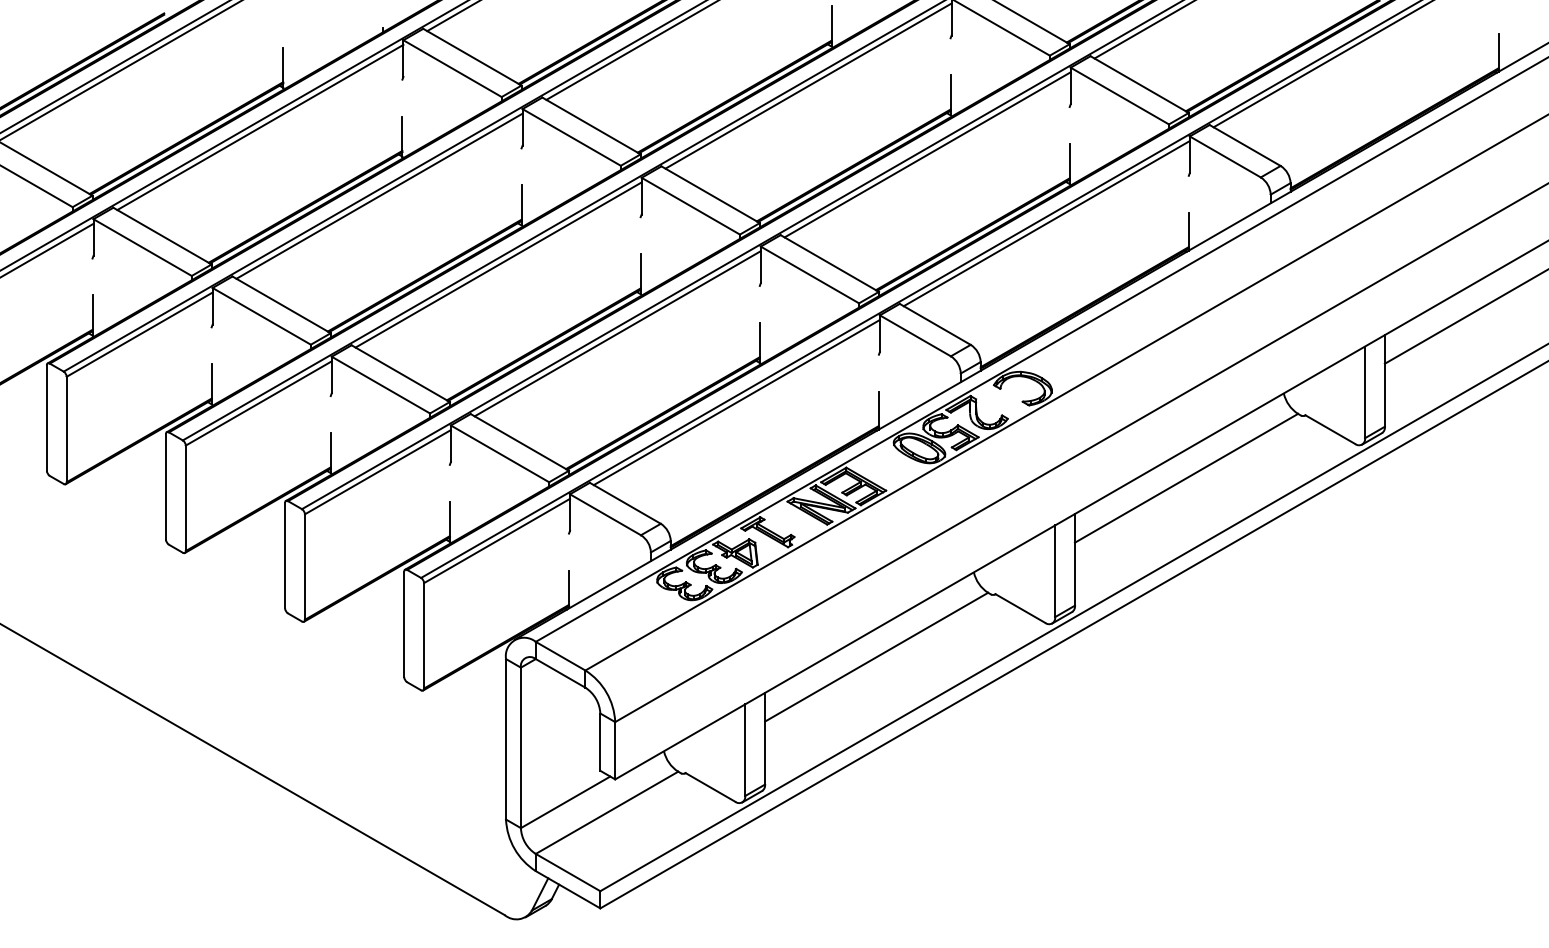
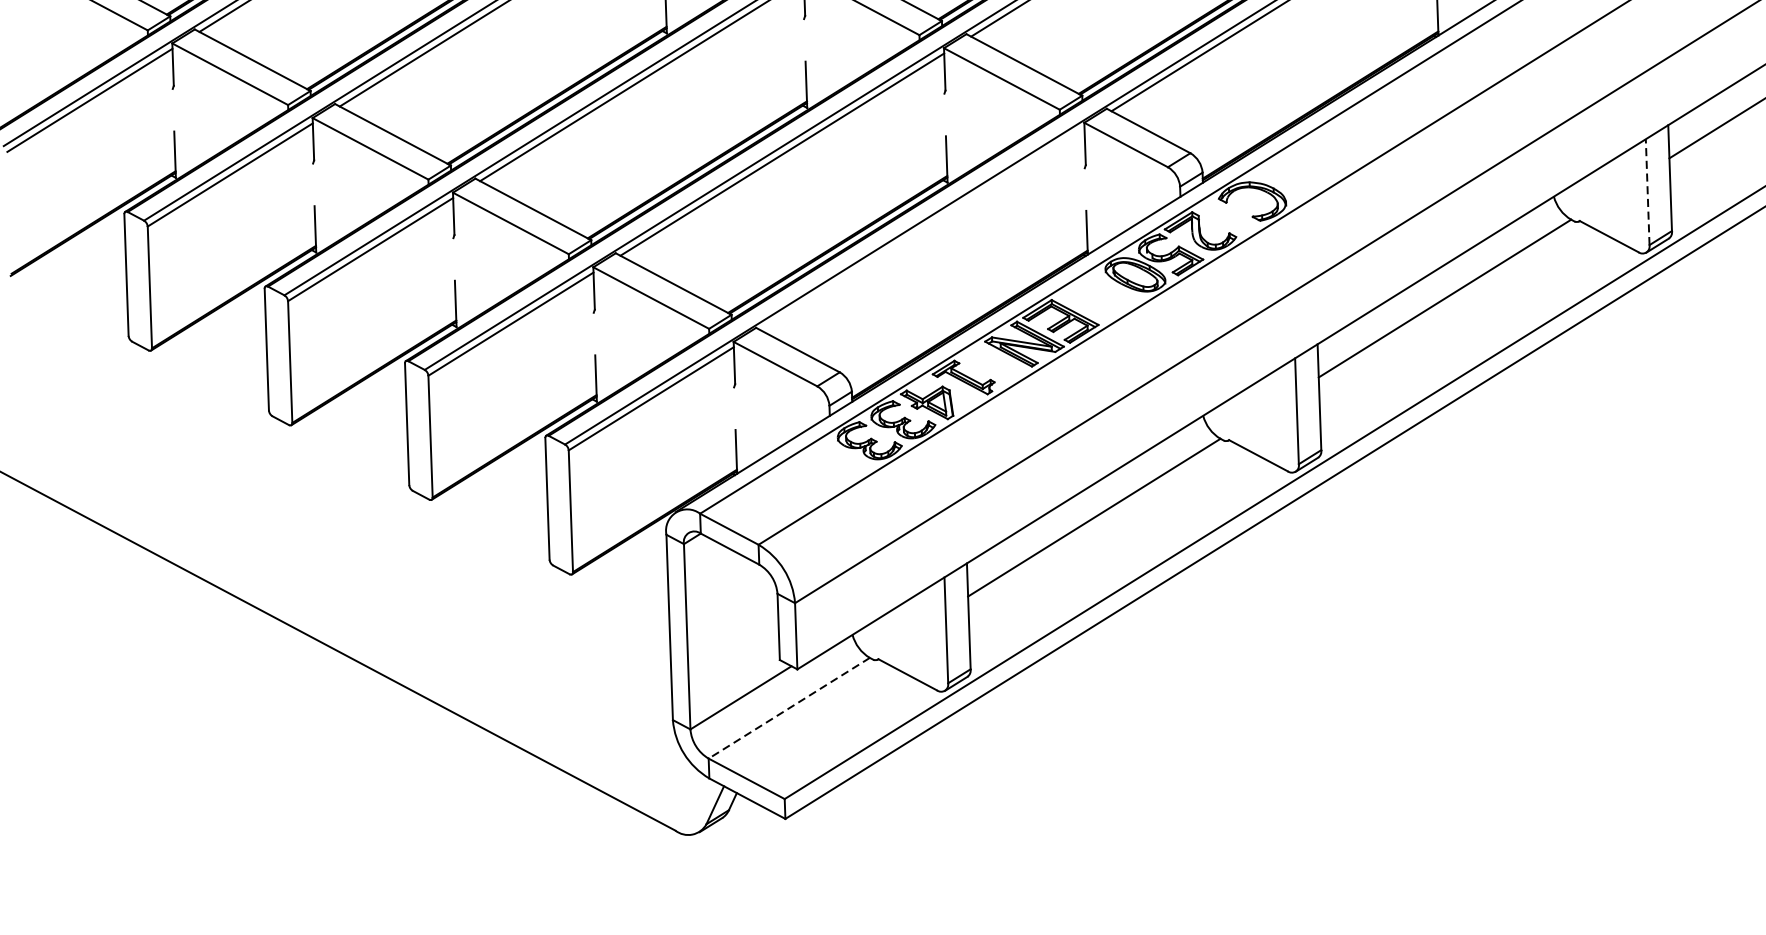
line: (1365, 392) -> (1648, 192), solid -> dashed
line: (736, 402) -> (922, 229), removed
line: (606, 813) -> (788, 709), solid -> dashed

